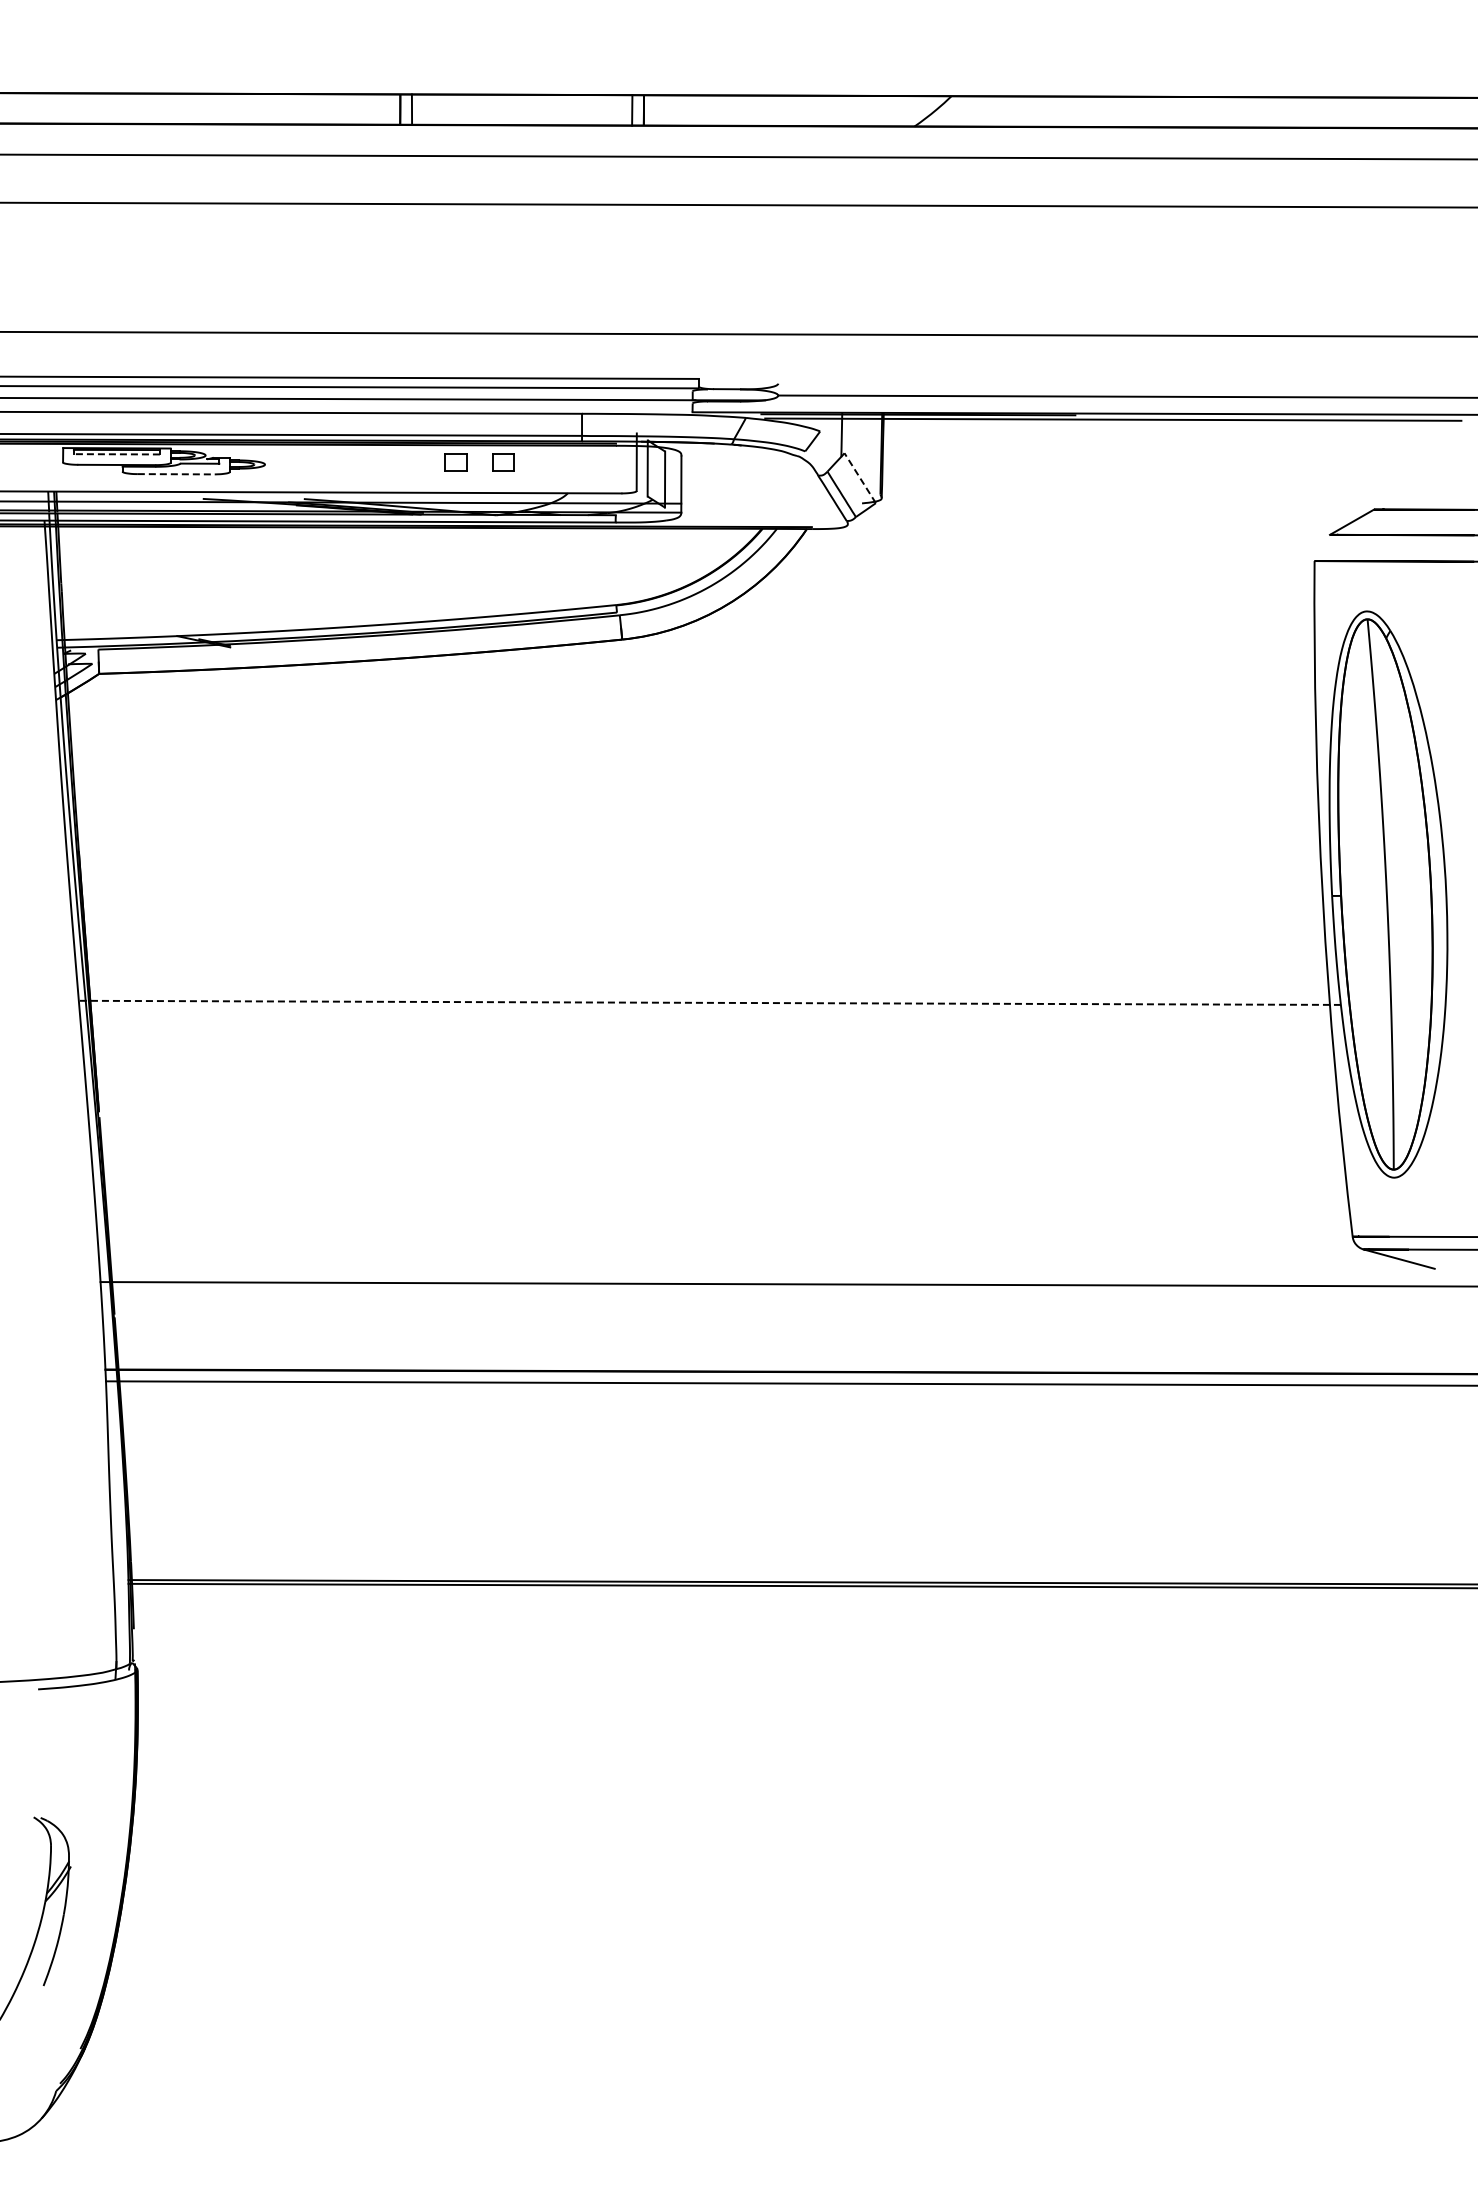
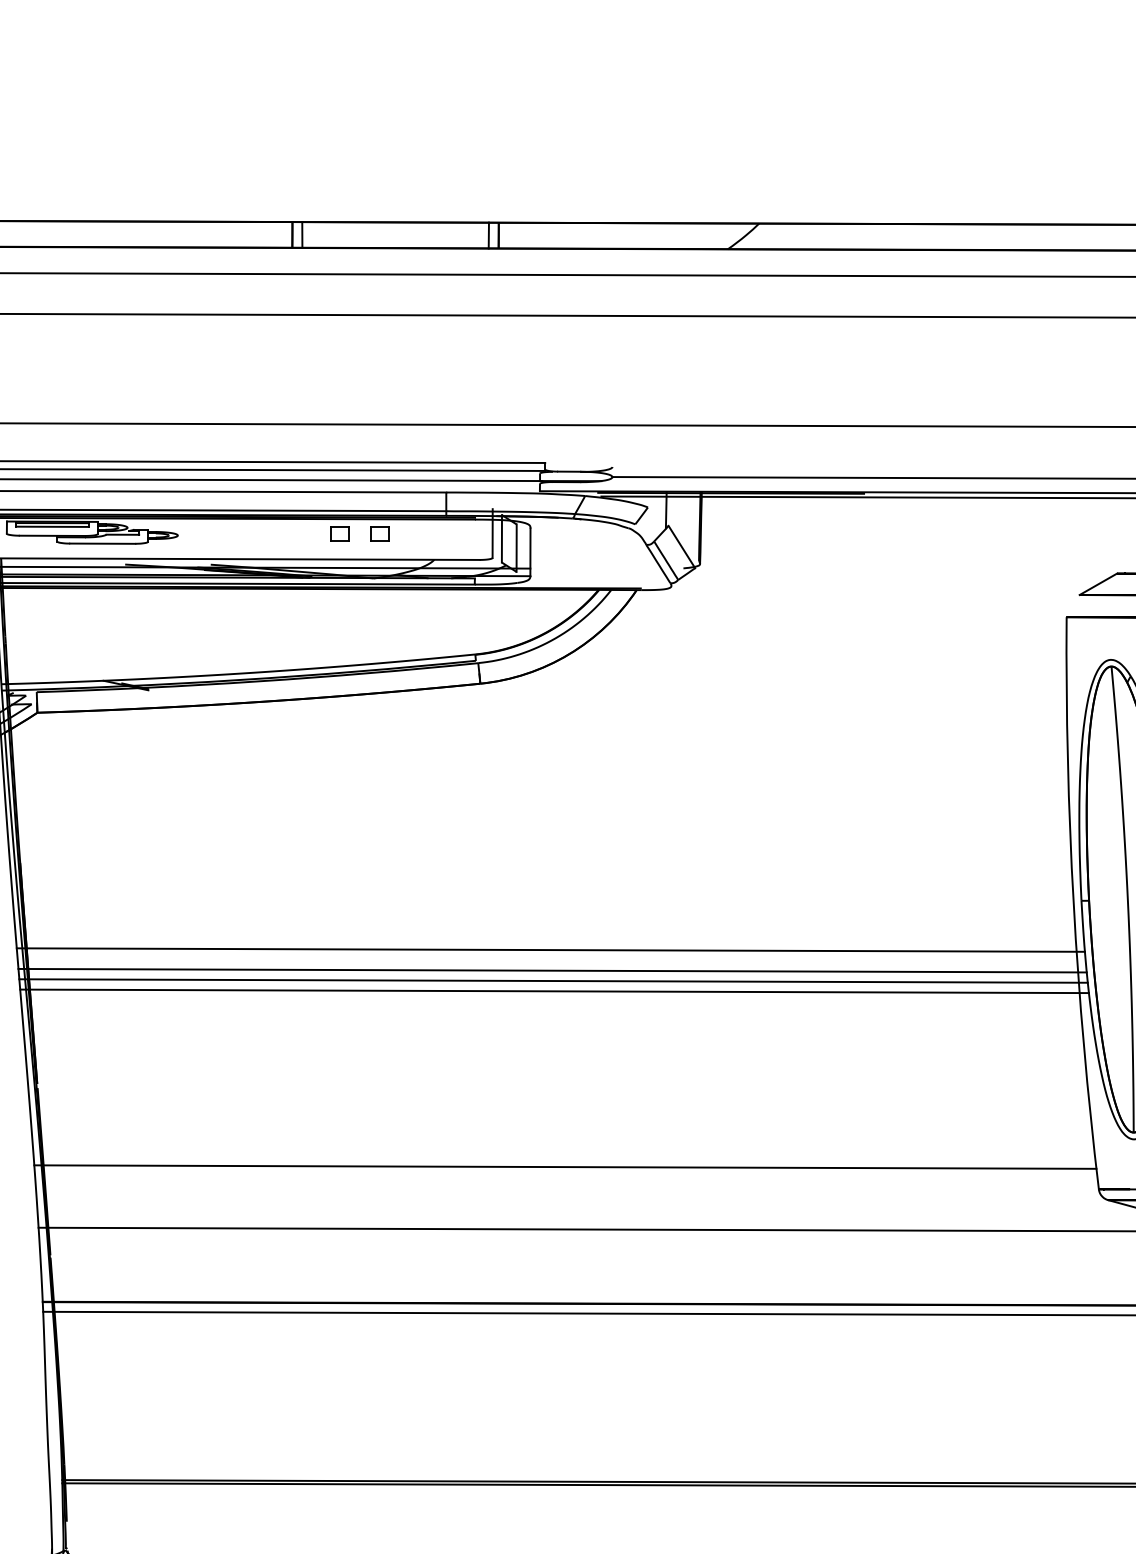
line: (116, 454) -> (52, 526), dashed -> solid
line: (176, 474) -> (102, 543), dashed -> solid
line: (859, 477) -> (681, 546), dashed -> solid
line: (705, 954) -> (550, 950), added
line: (707, 978) -> (552, 970), added
line: (708, 990) -> (553, 980), added
line: (709, 1002) -> (554, 991), dashed -> solid
line: (722, 1210) -> (565, 1167), added

